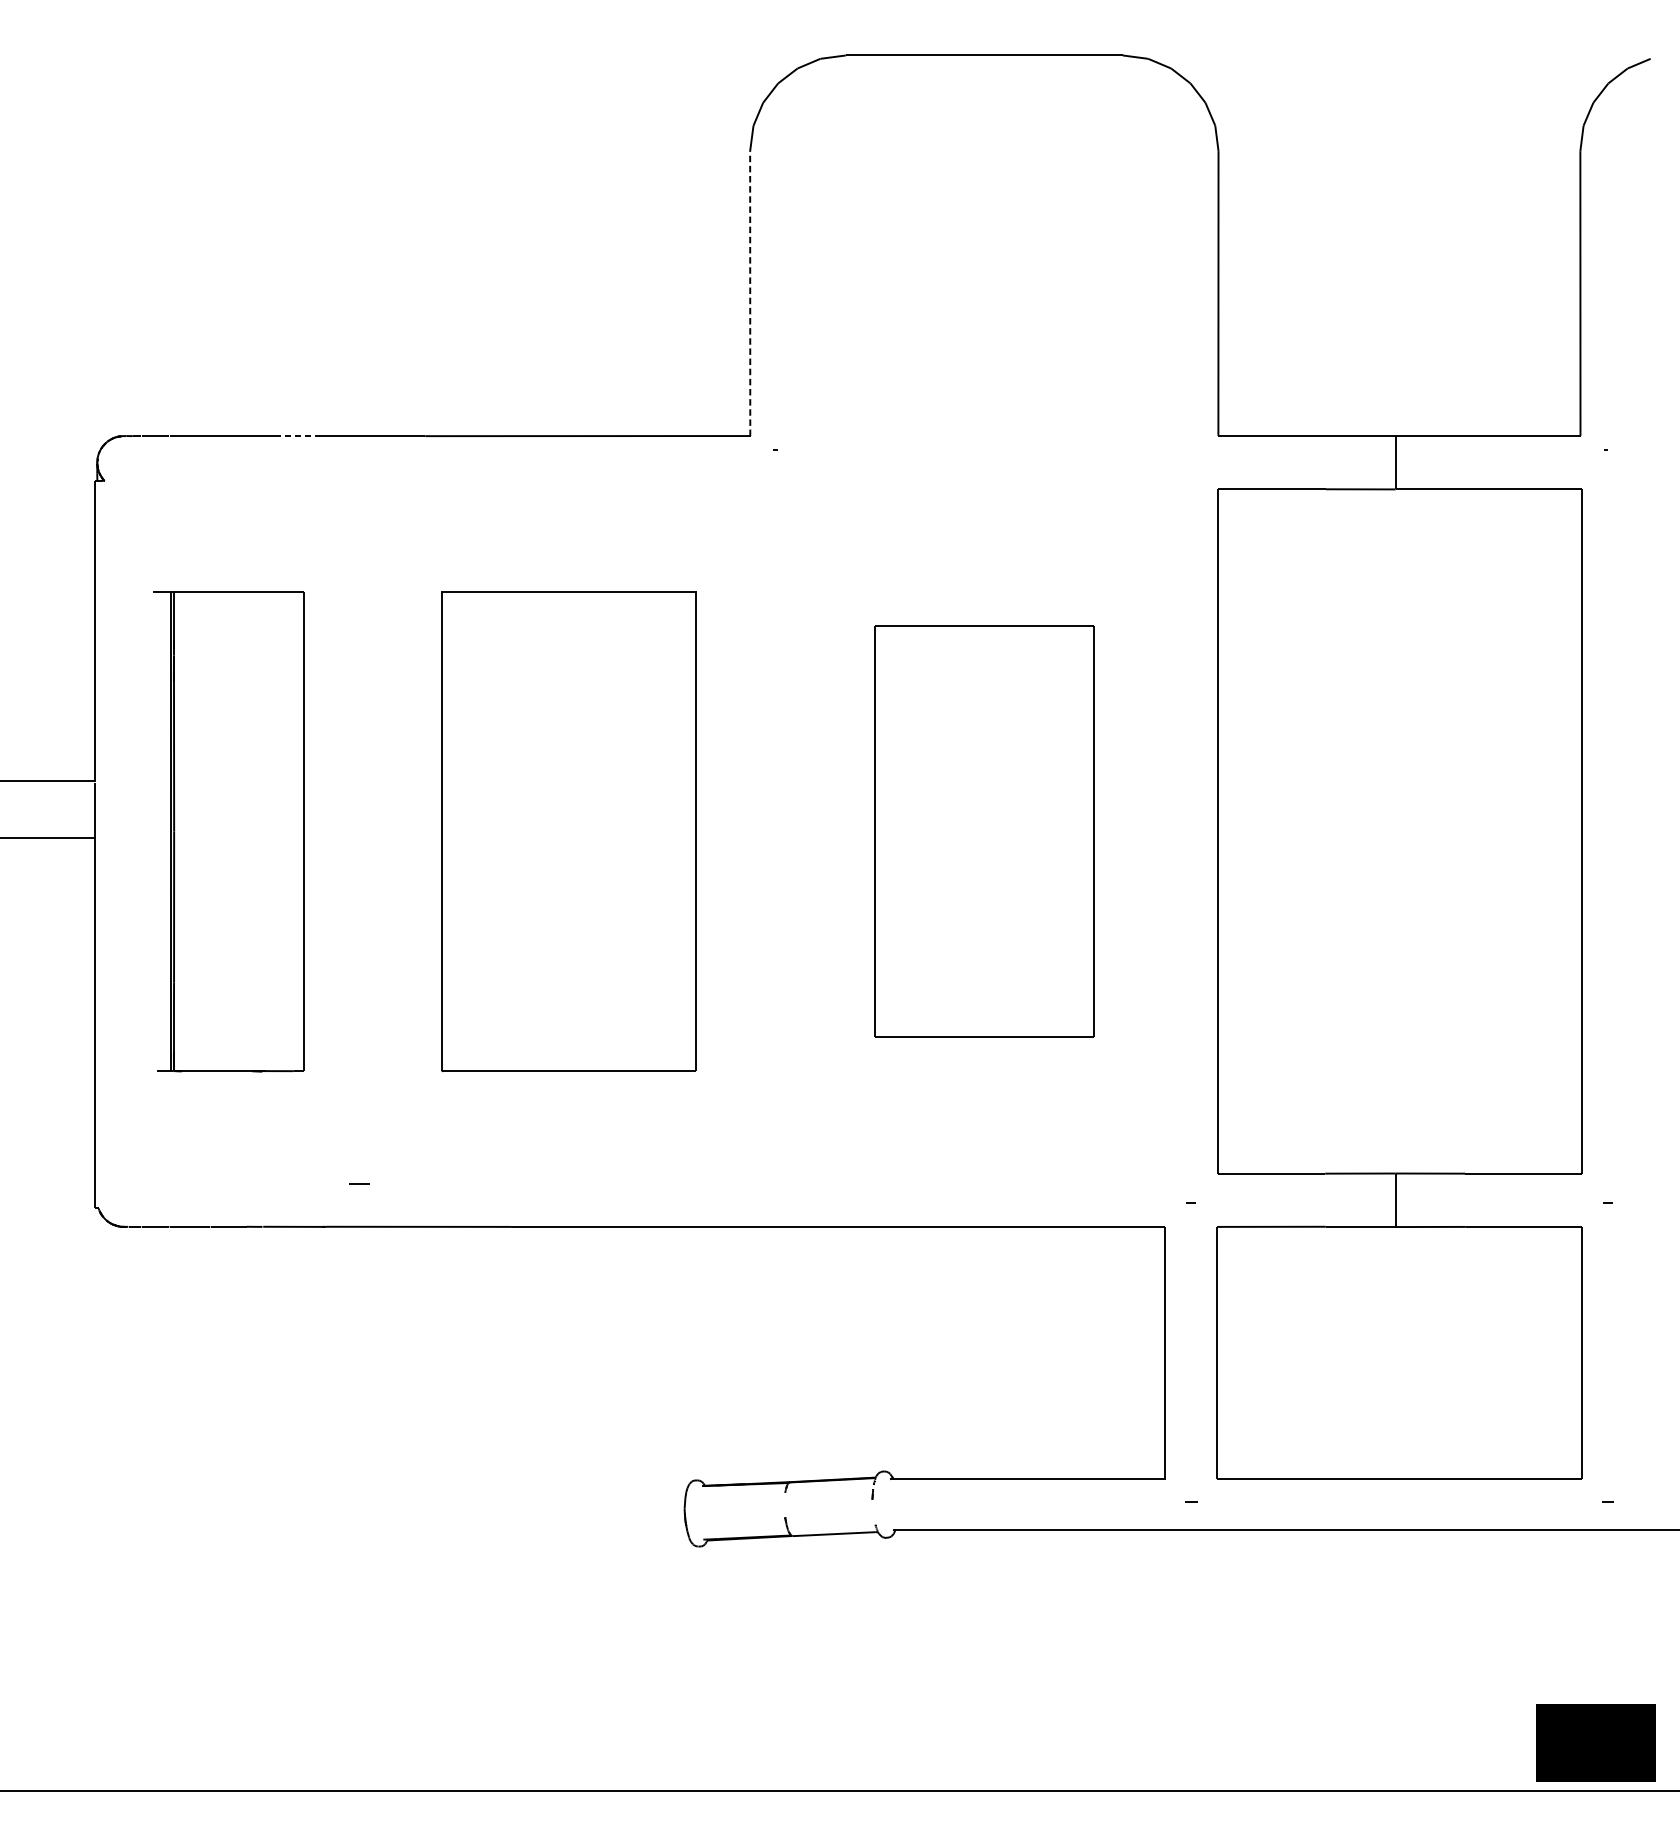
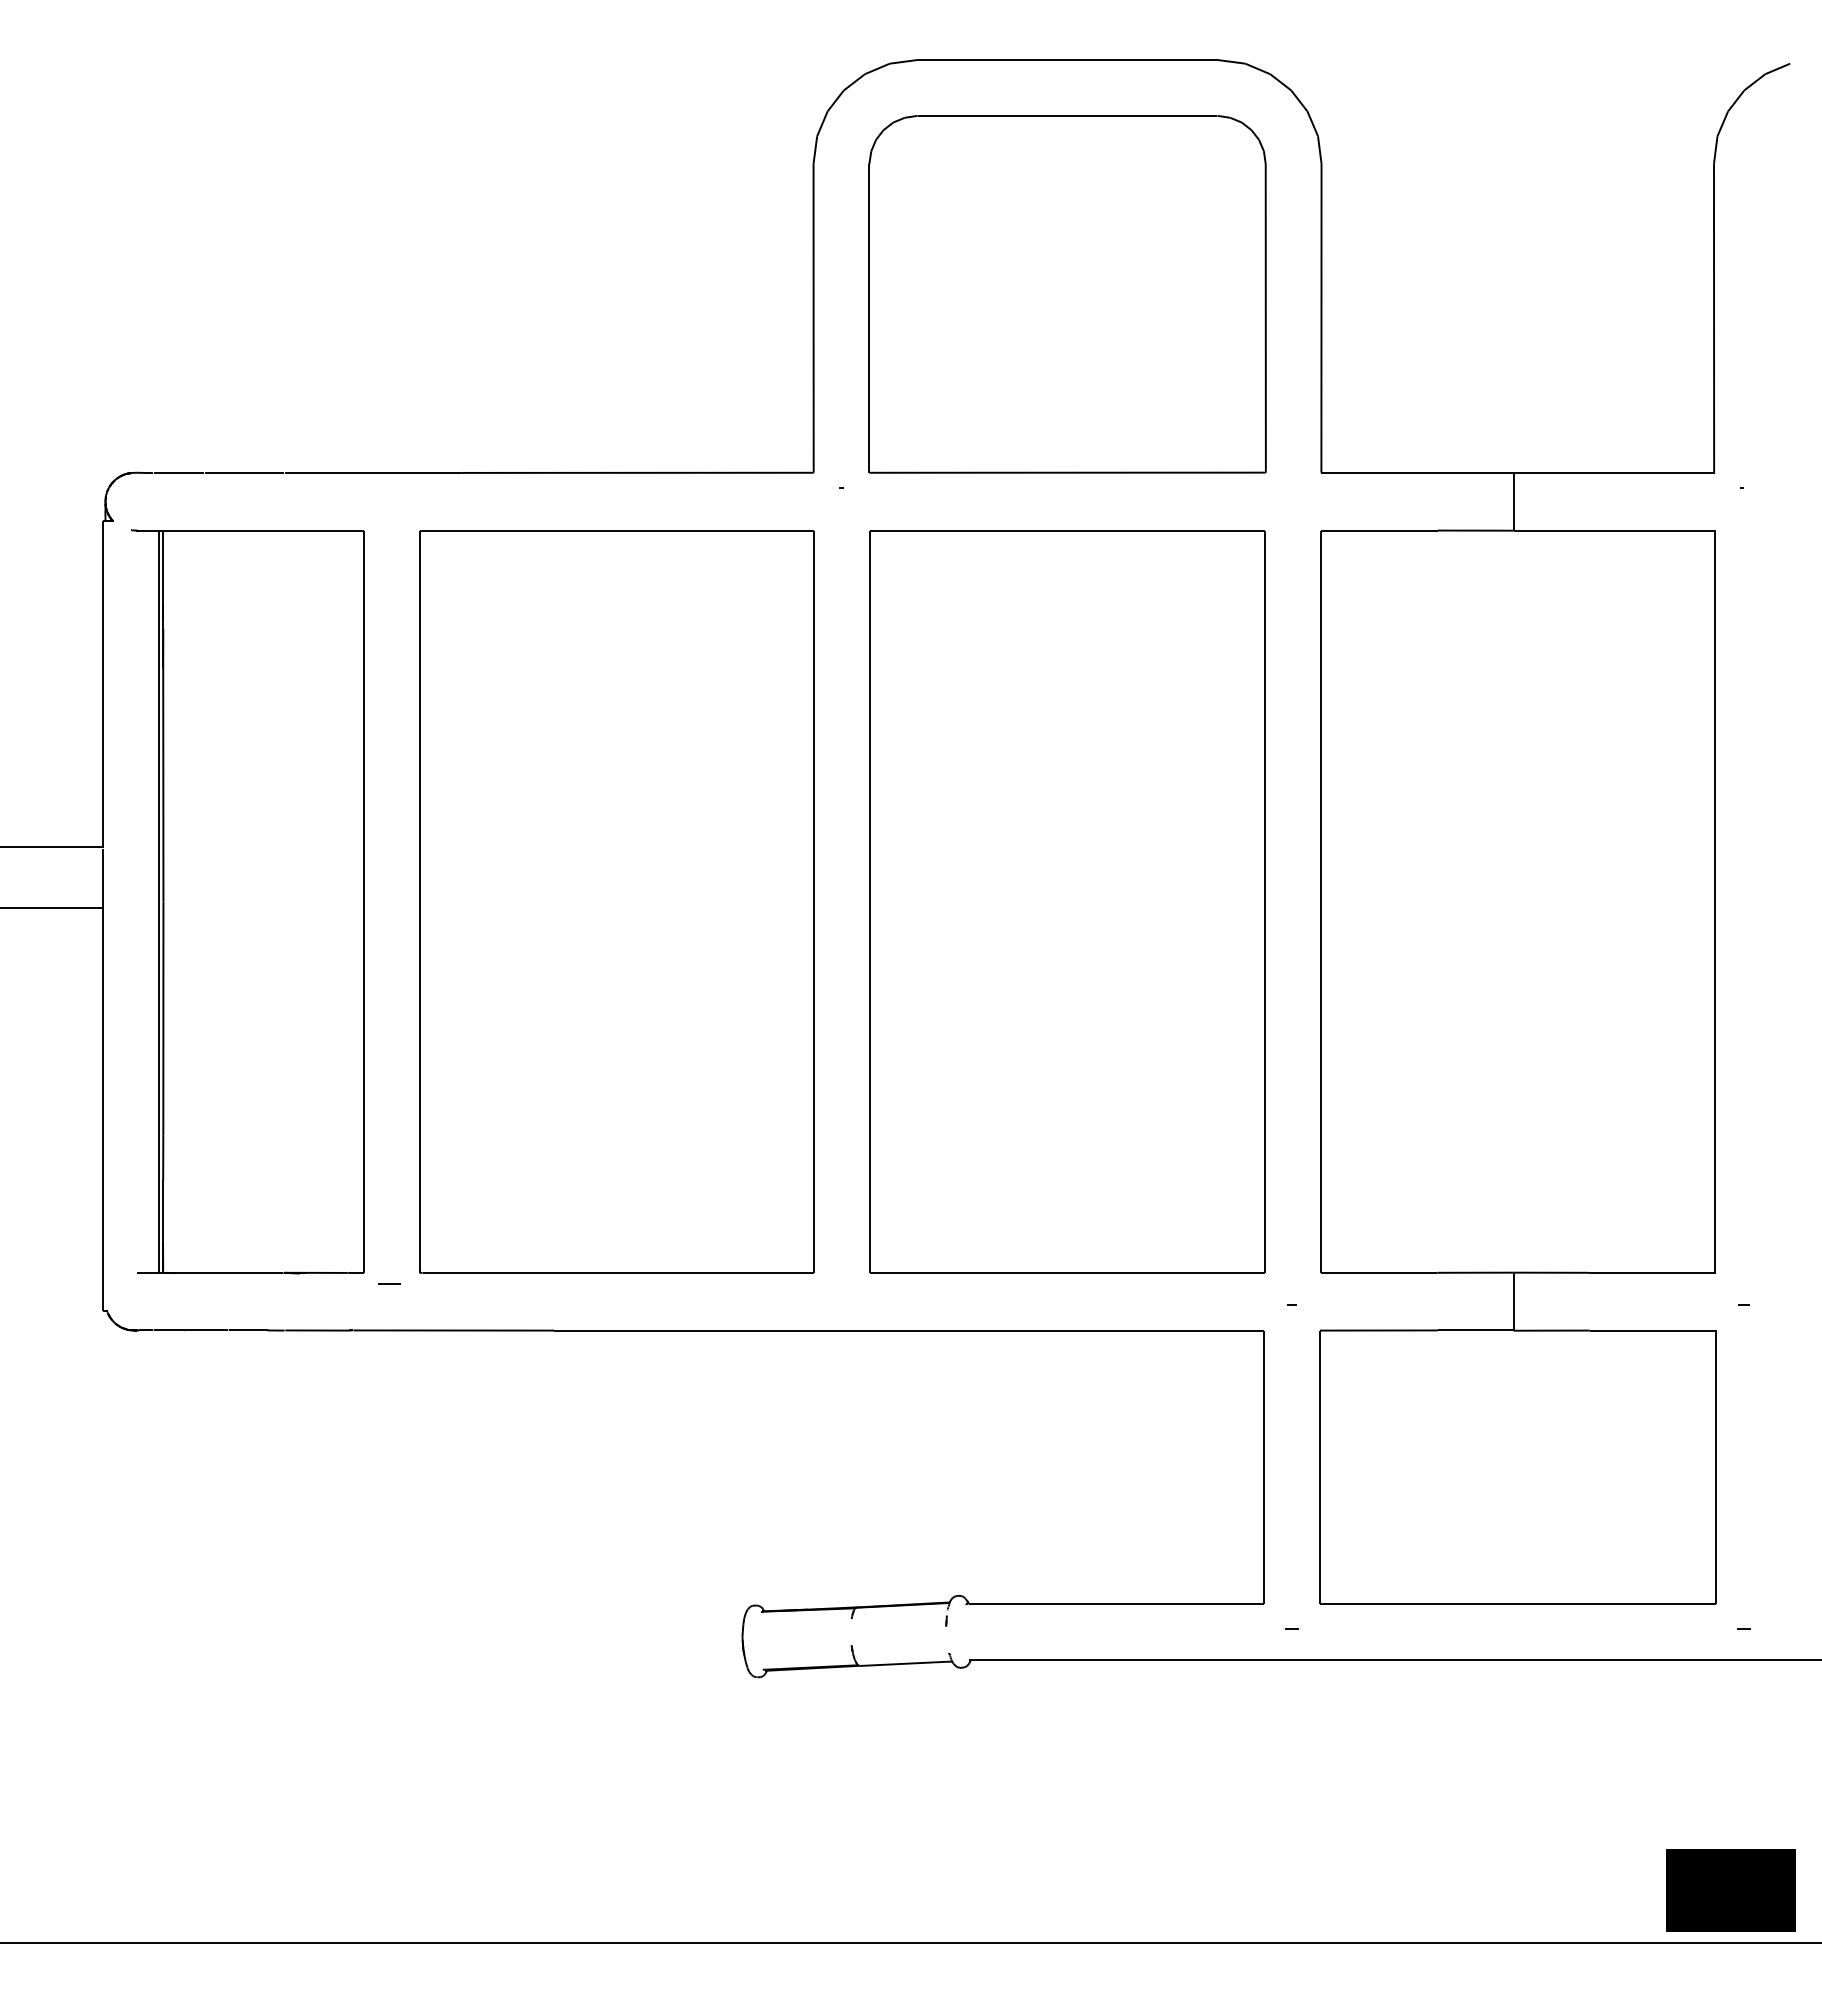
part: (984, 271) -> (1067, 294), added
line: (750, 292) -> (813, 317), dashed -> solid
line: (298, 435) -> (323, 472), dashed -> solid
part: (228, 831) -> (247, 901), size x1.43
part: (568, 831) -> (616, 901), size x1.43
part: (984, 831) -> (1067, 901), size x1.67

